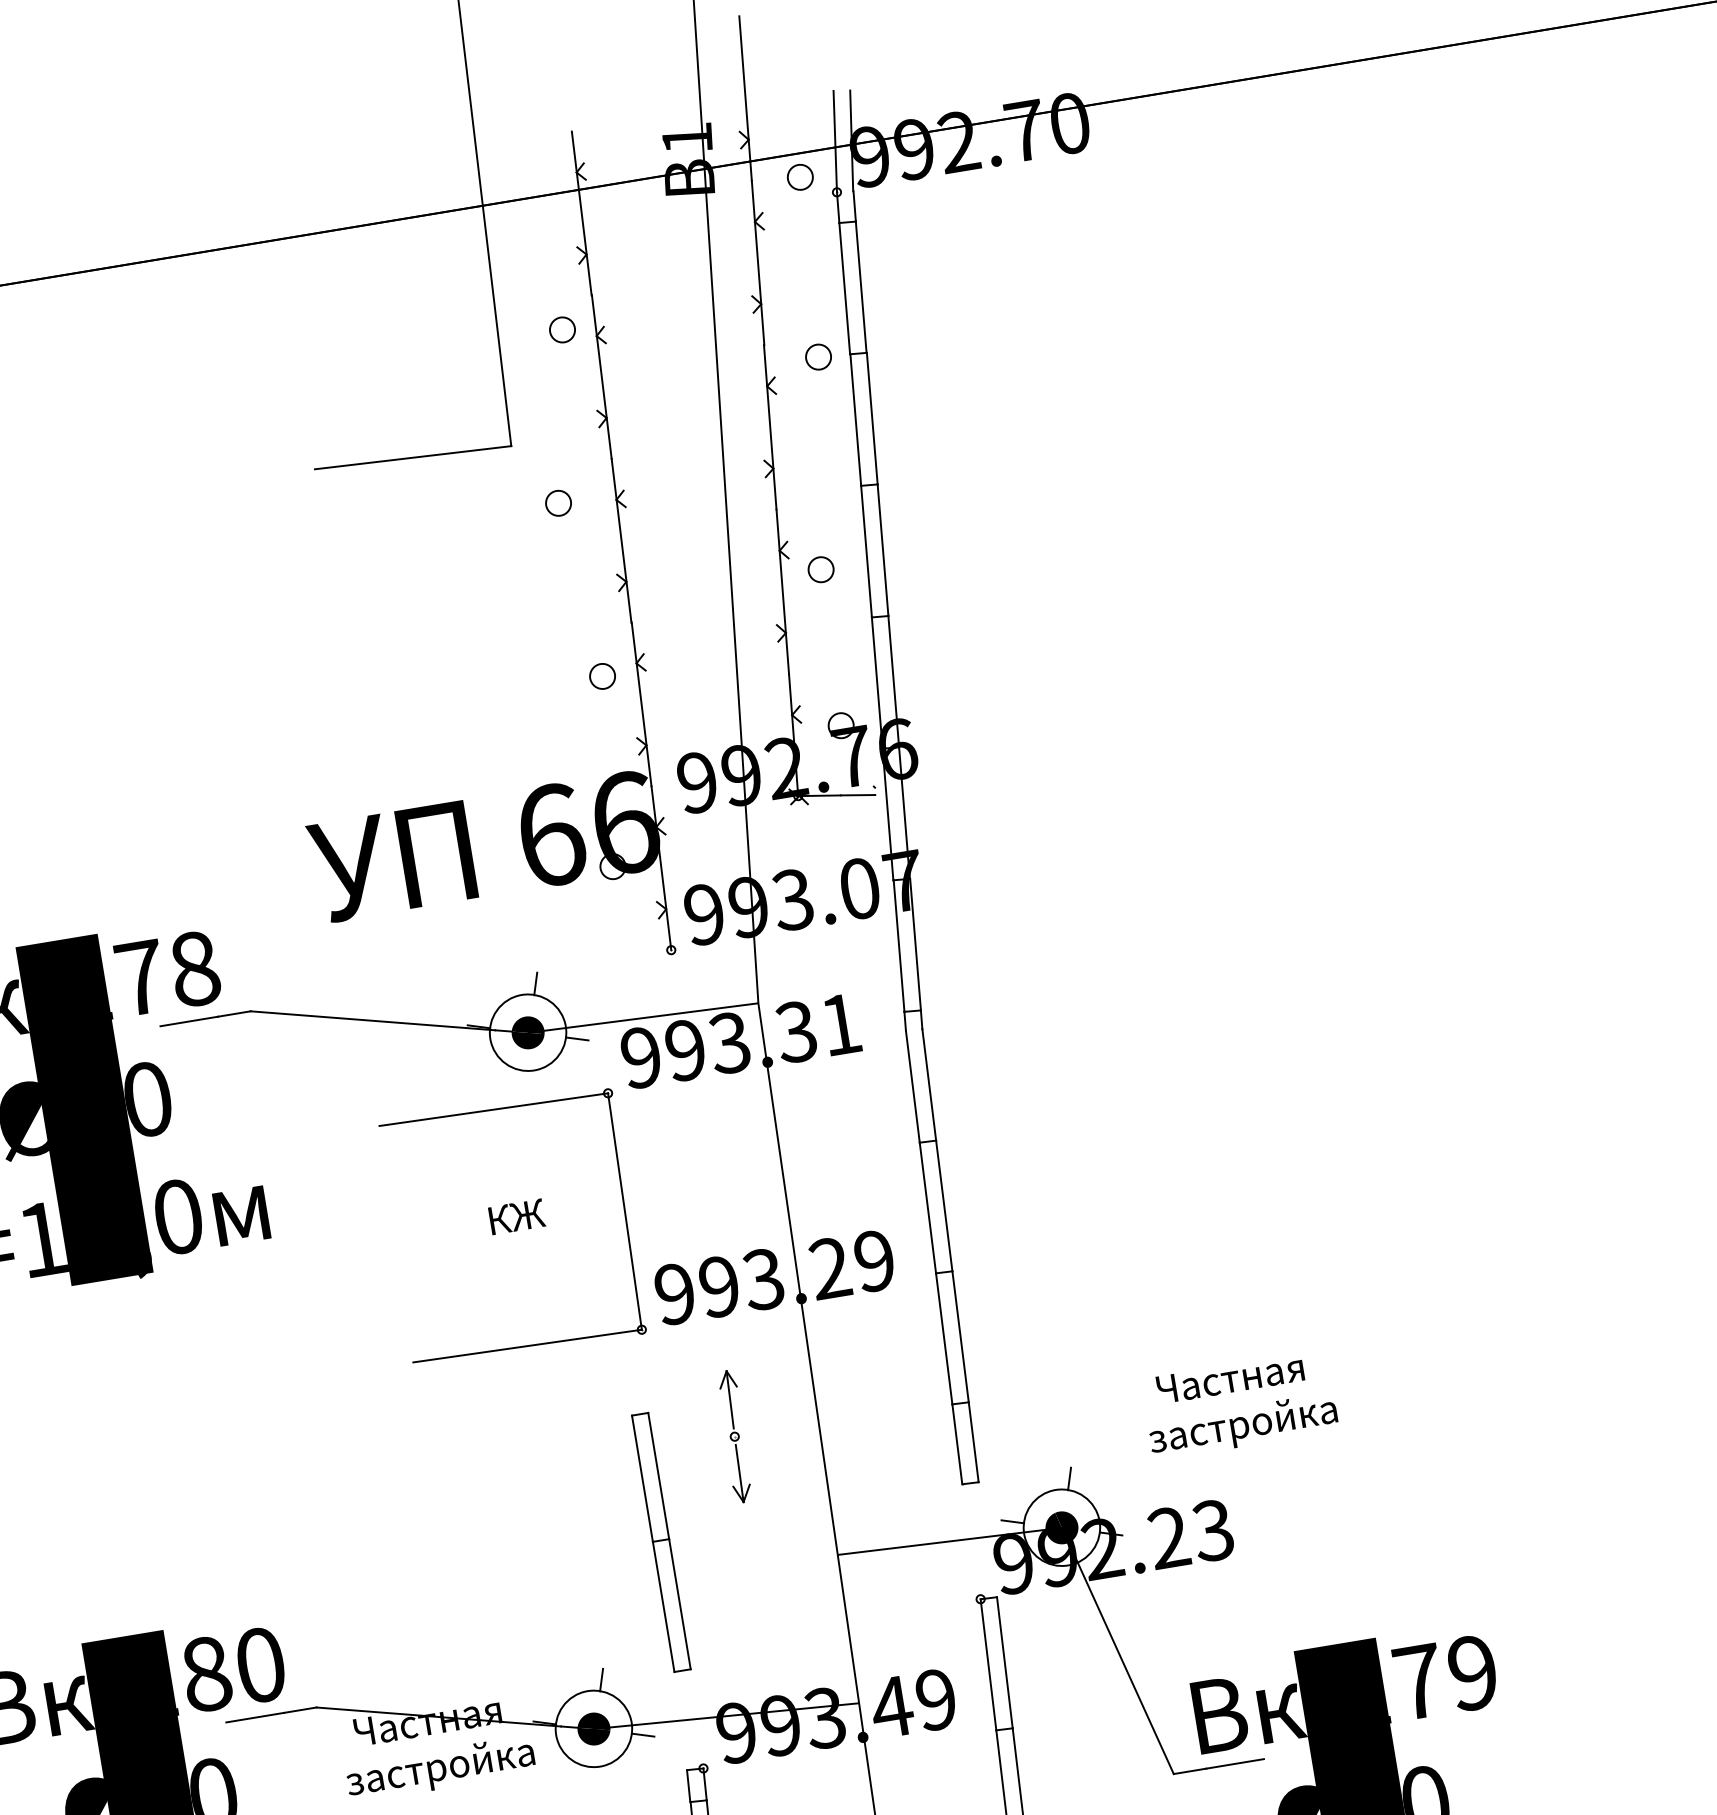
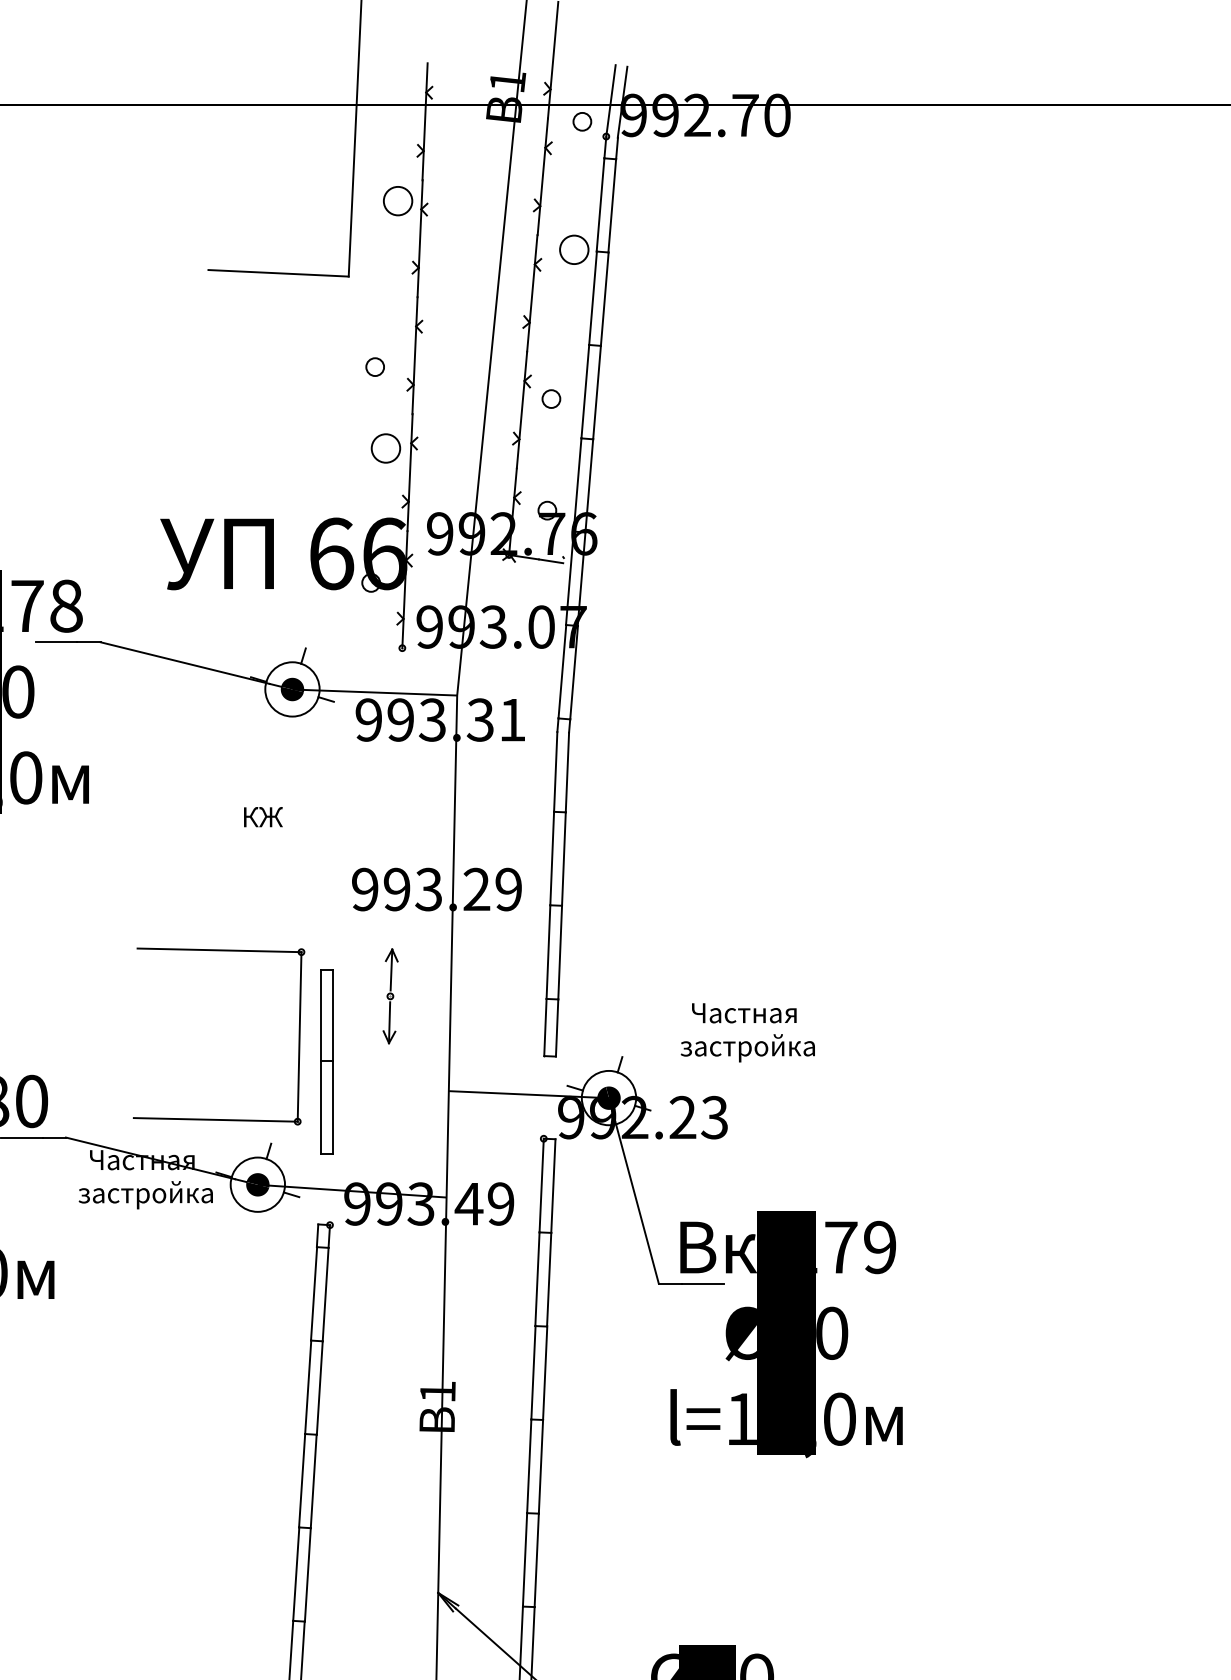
circle: (561, 330) -> (397, 201), size x1.6
circle: (818, 356) -> (574, 249), size x1.6
circle: (557, 502) -> (374, 366), moved
circle: (601, 676) -> (385, 448), size x1.6
part: (623, 1211) -> (298, 1036), moved

